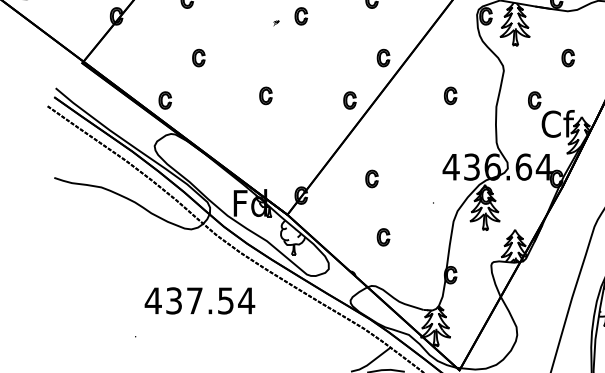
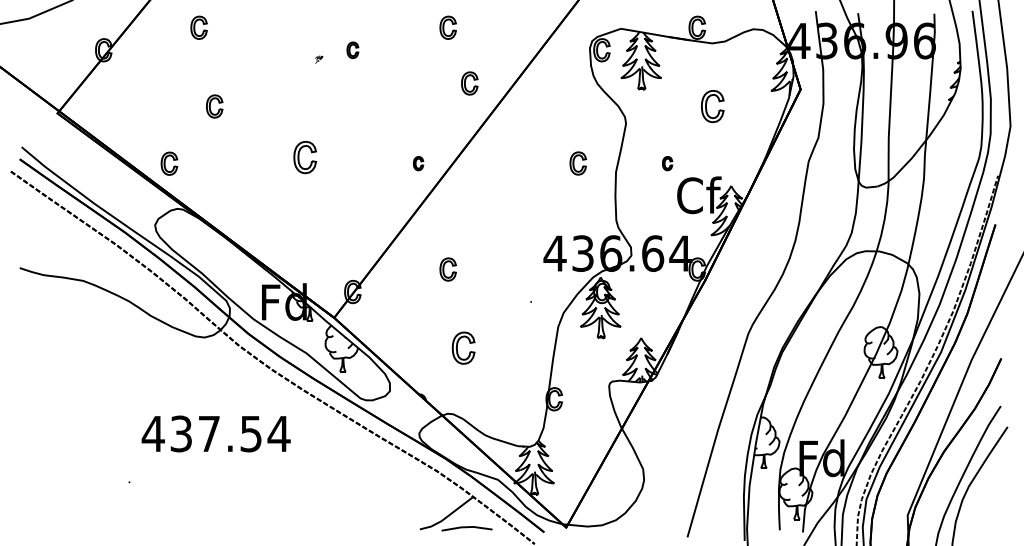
part: (301, 16) -> (352, 50), size x0.7
part: (383, 58) -> (469, 83), moved
part: (567, 58) -> (712, 106), size x1.4
part: (265, 95) -> (304, 157), size x1.4
part: (450, 95) -> (577, 163), moved
part: (349, 100) -> (418, 163), size x0.6
part: (534, 100) -> (667, 163), size x0.6
part: (383, 237) -> (463, 348), size x1.4

